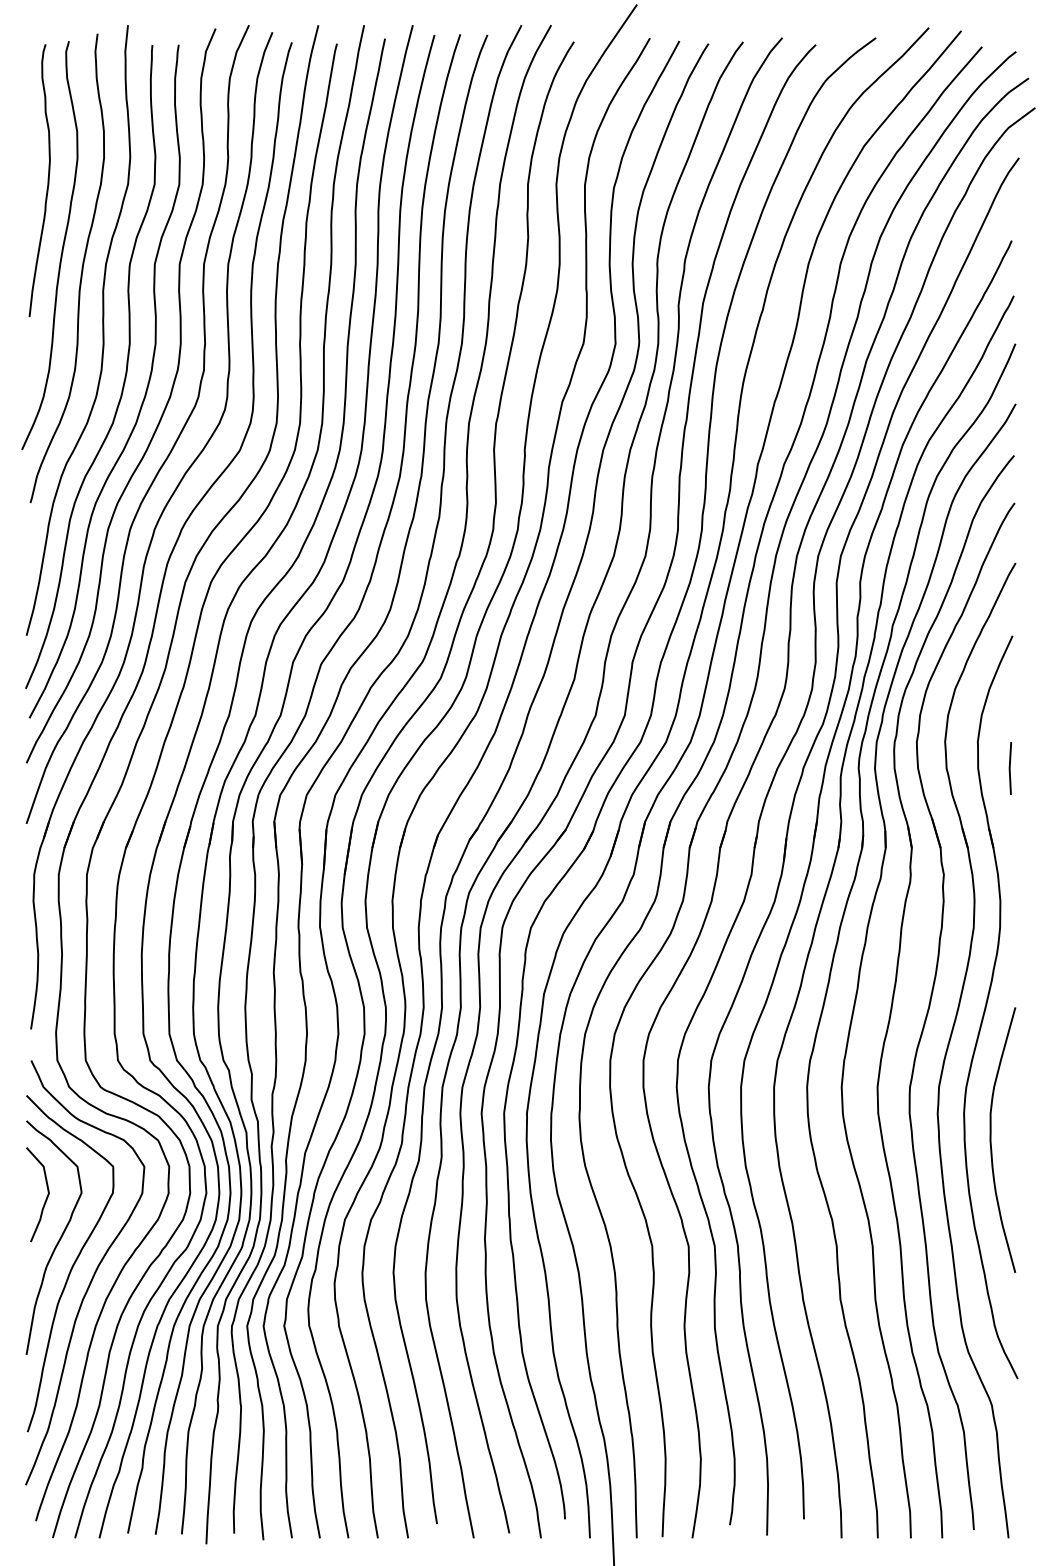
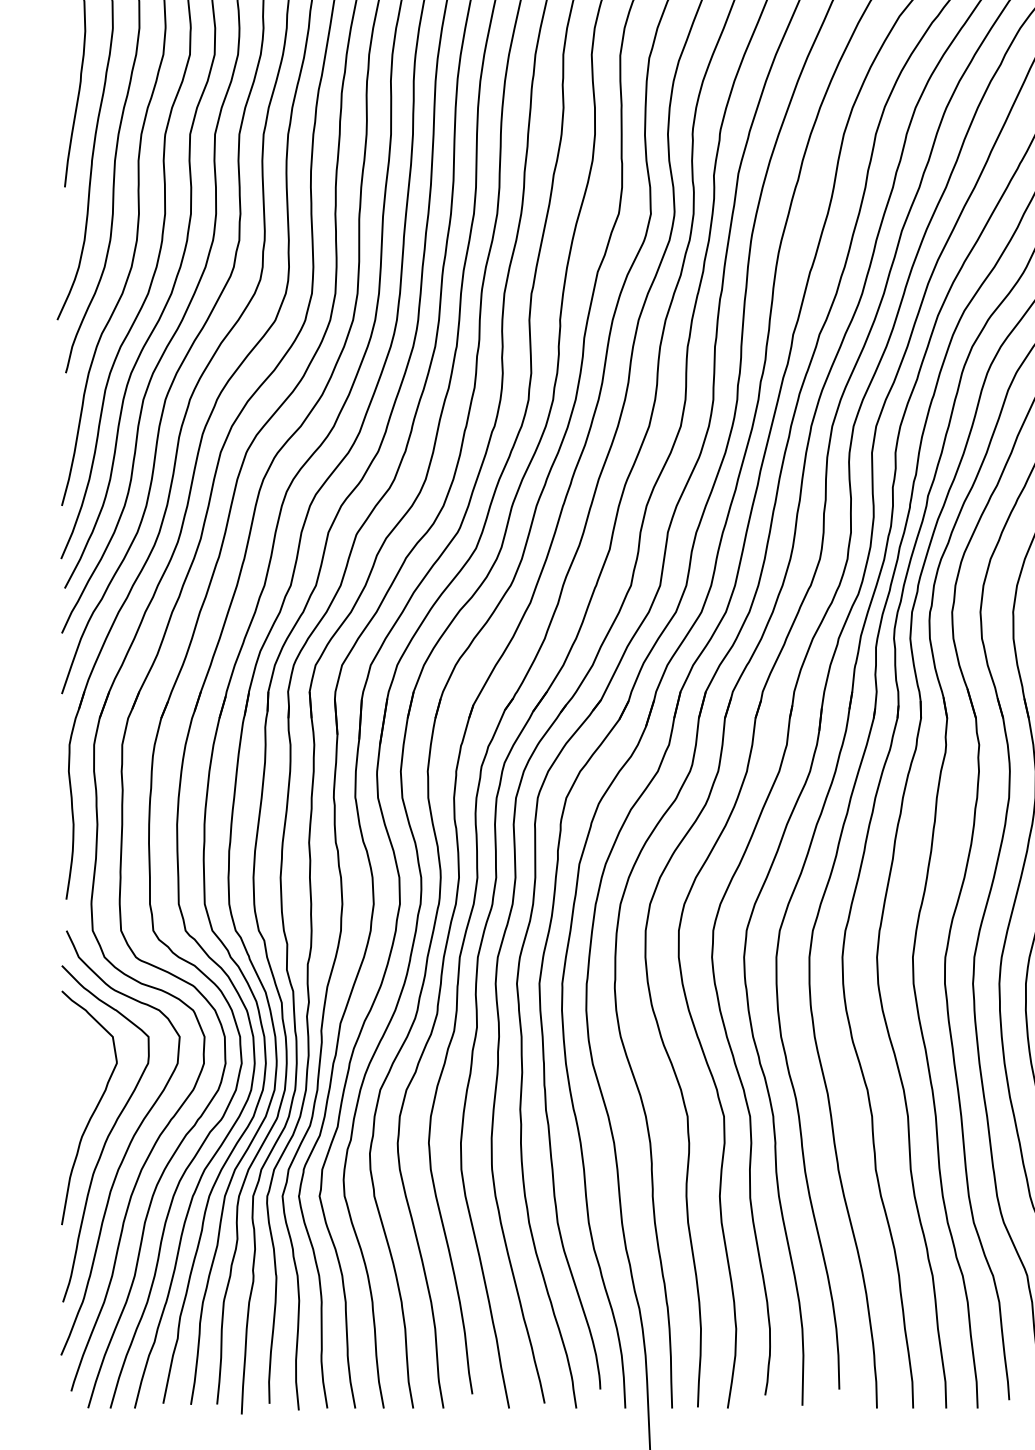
curve: (46, 1196) -> (81, 1066), removed

